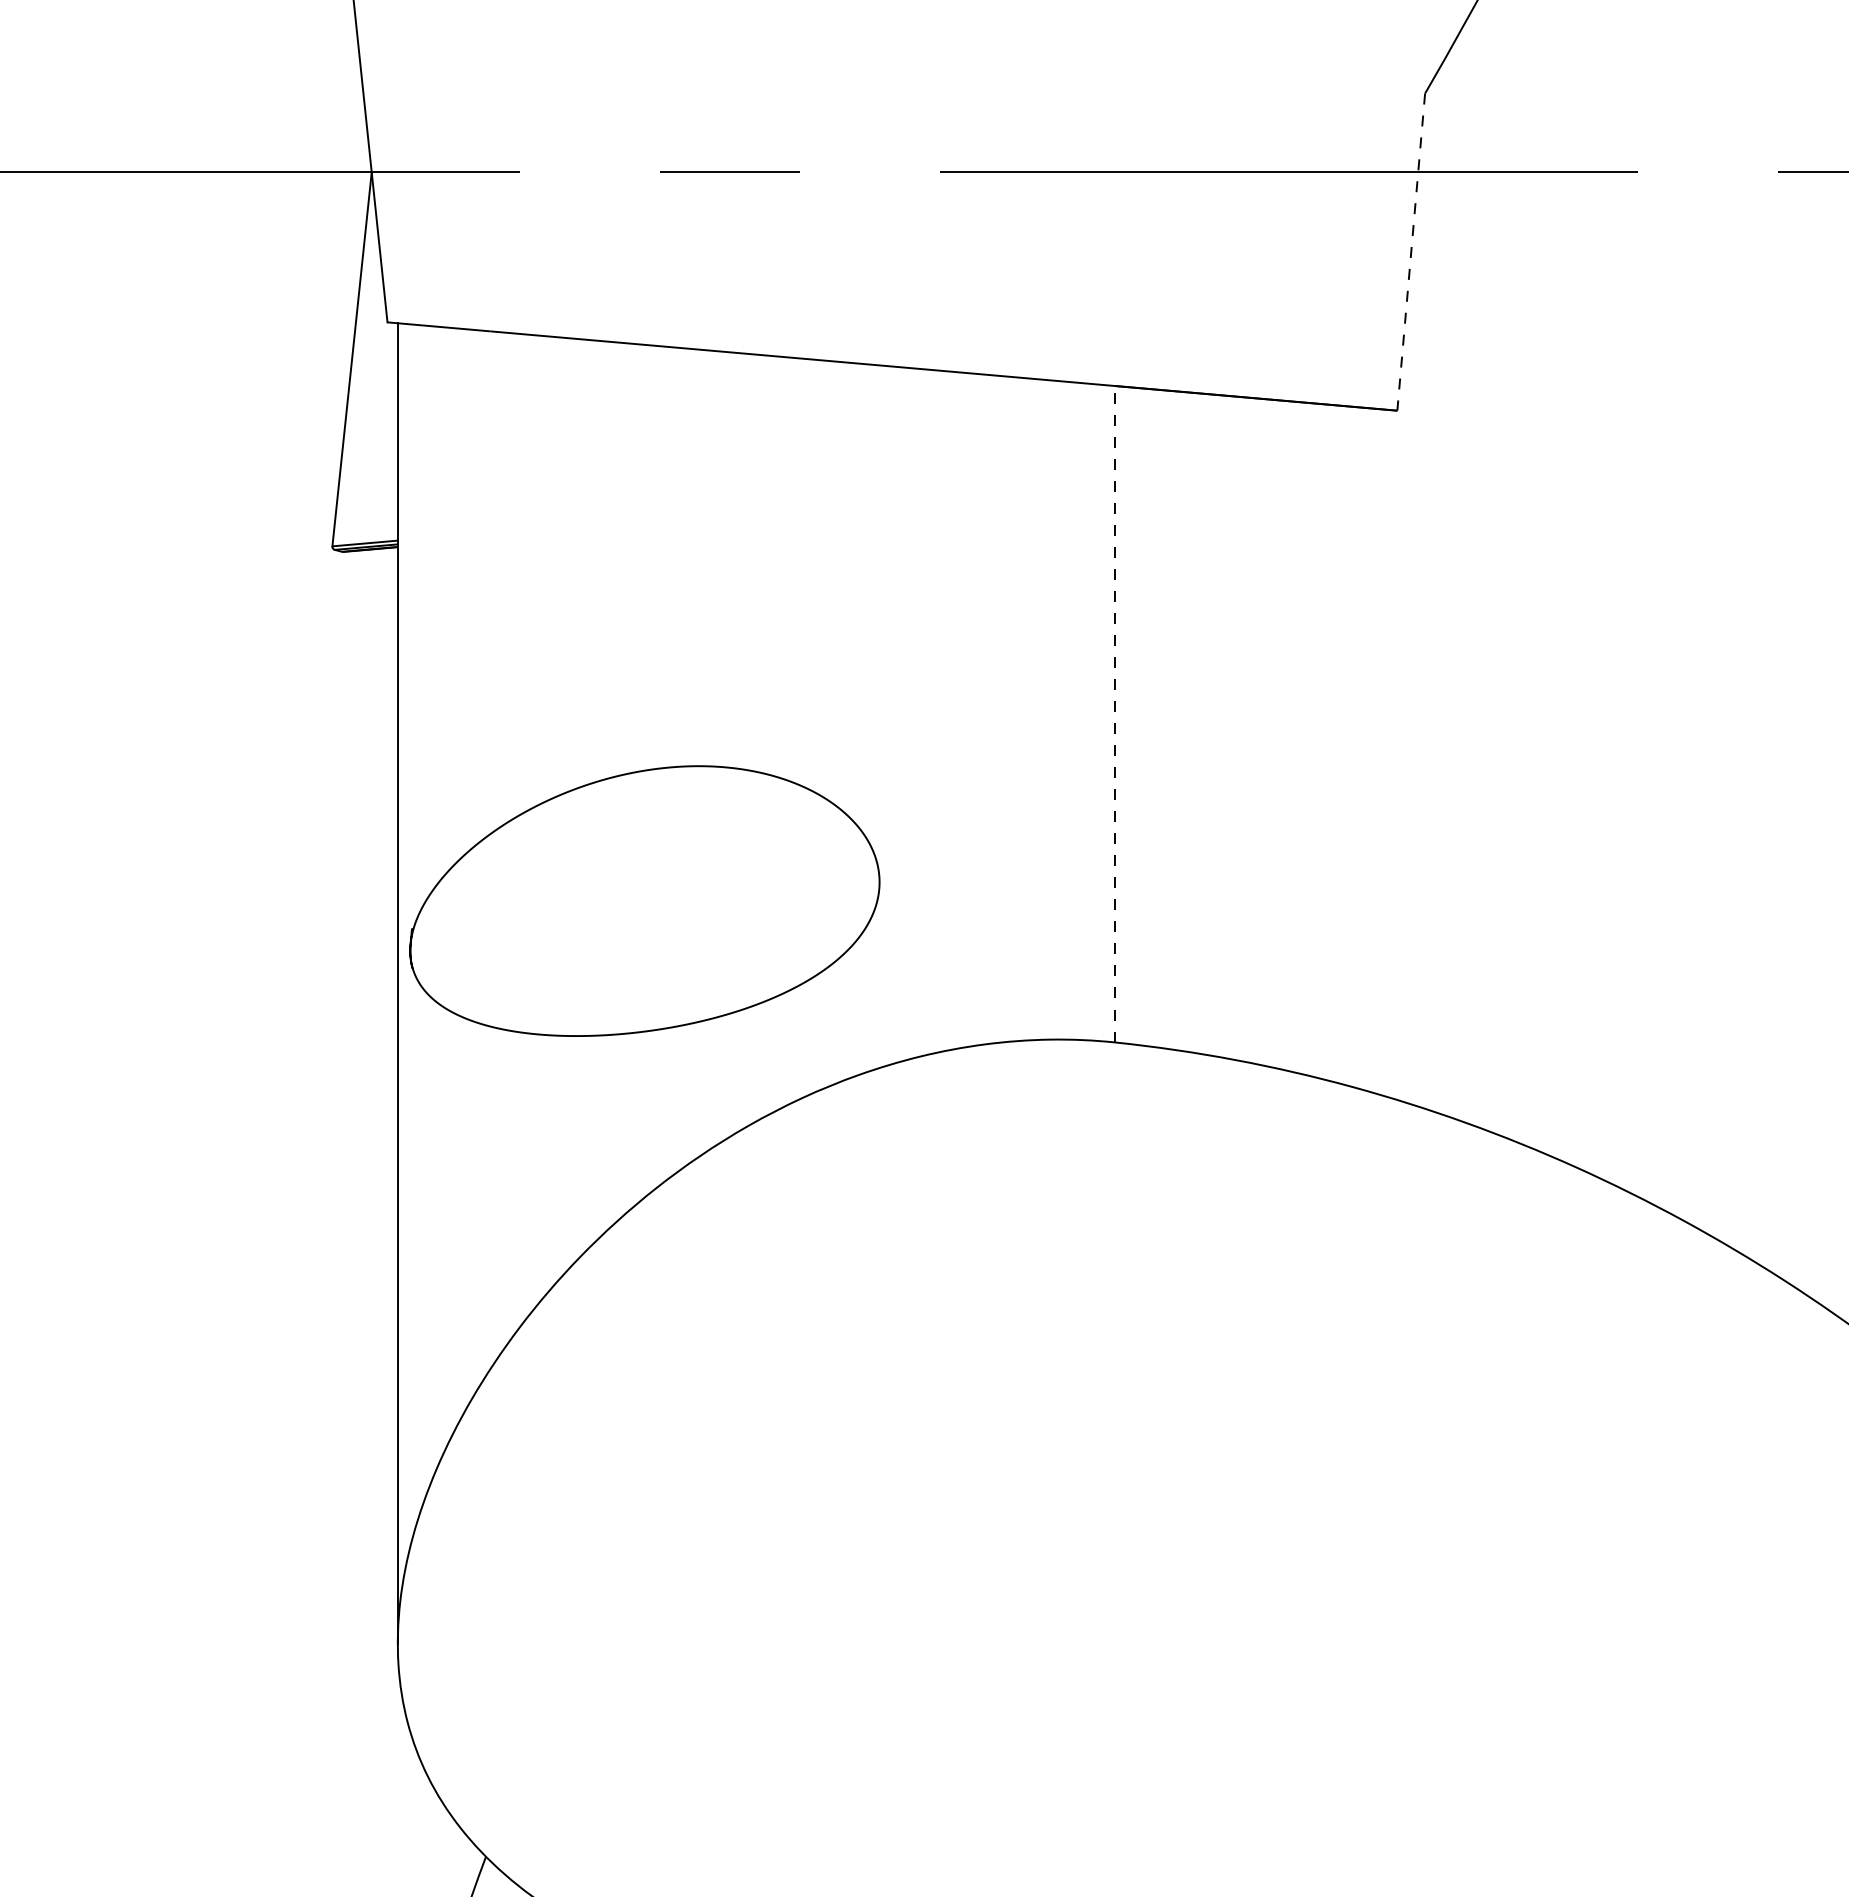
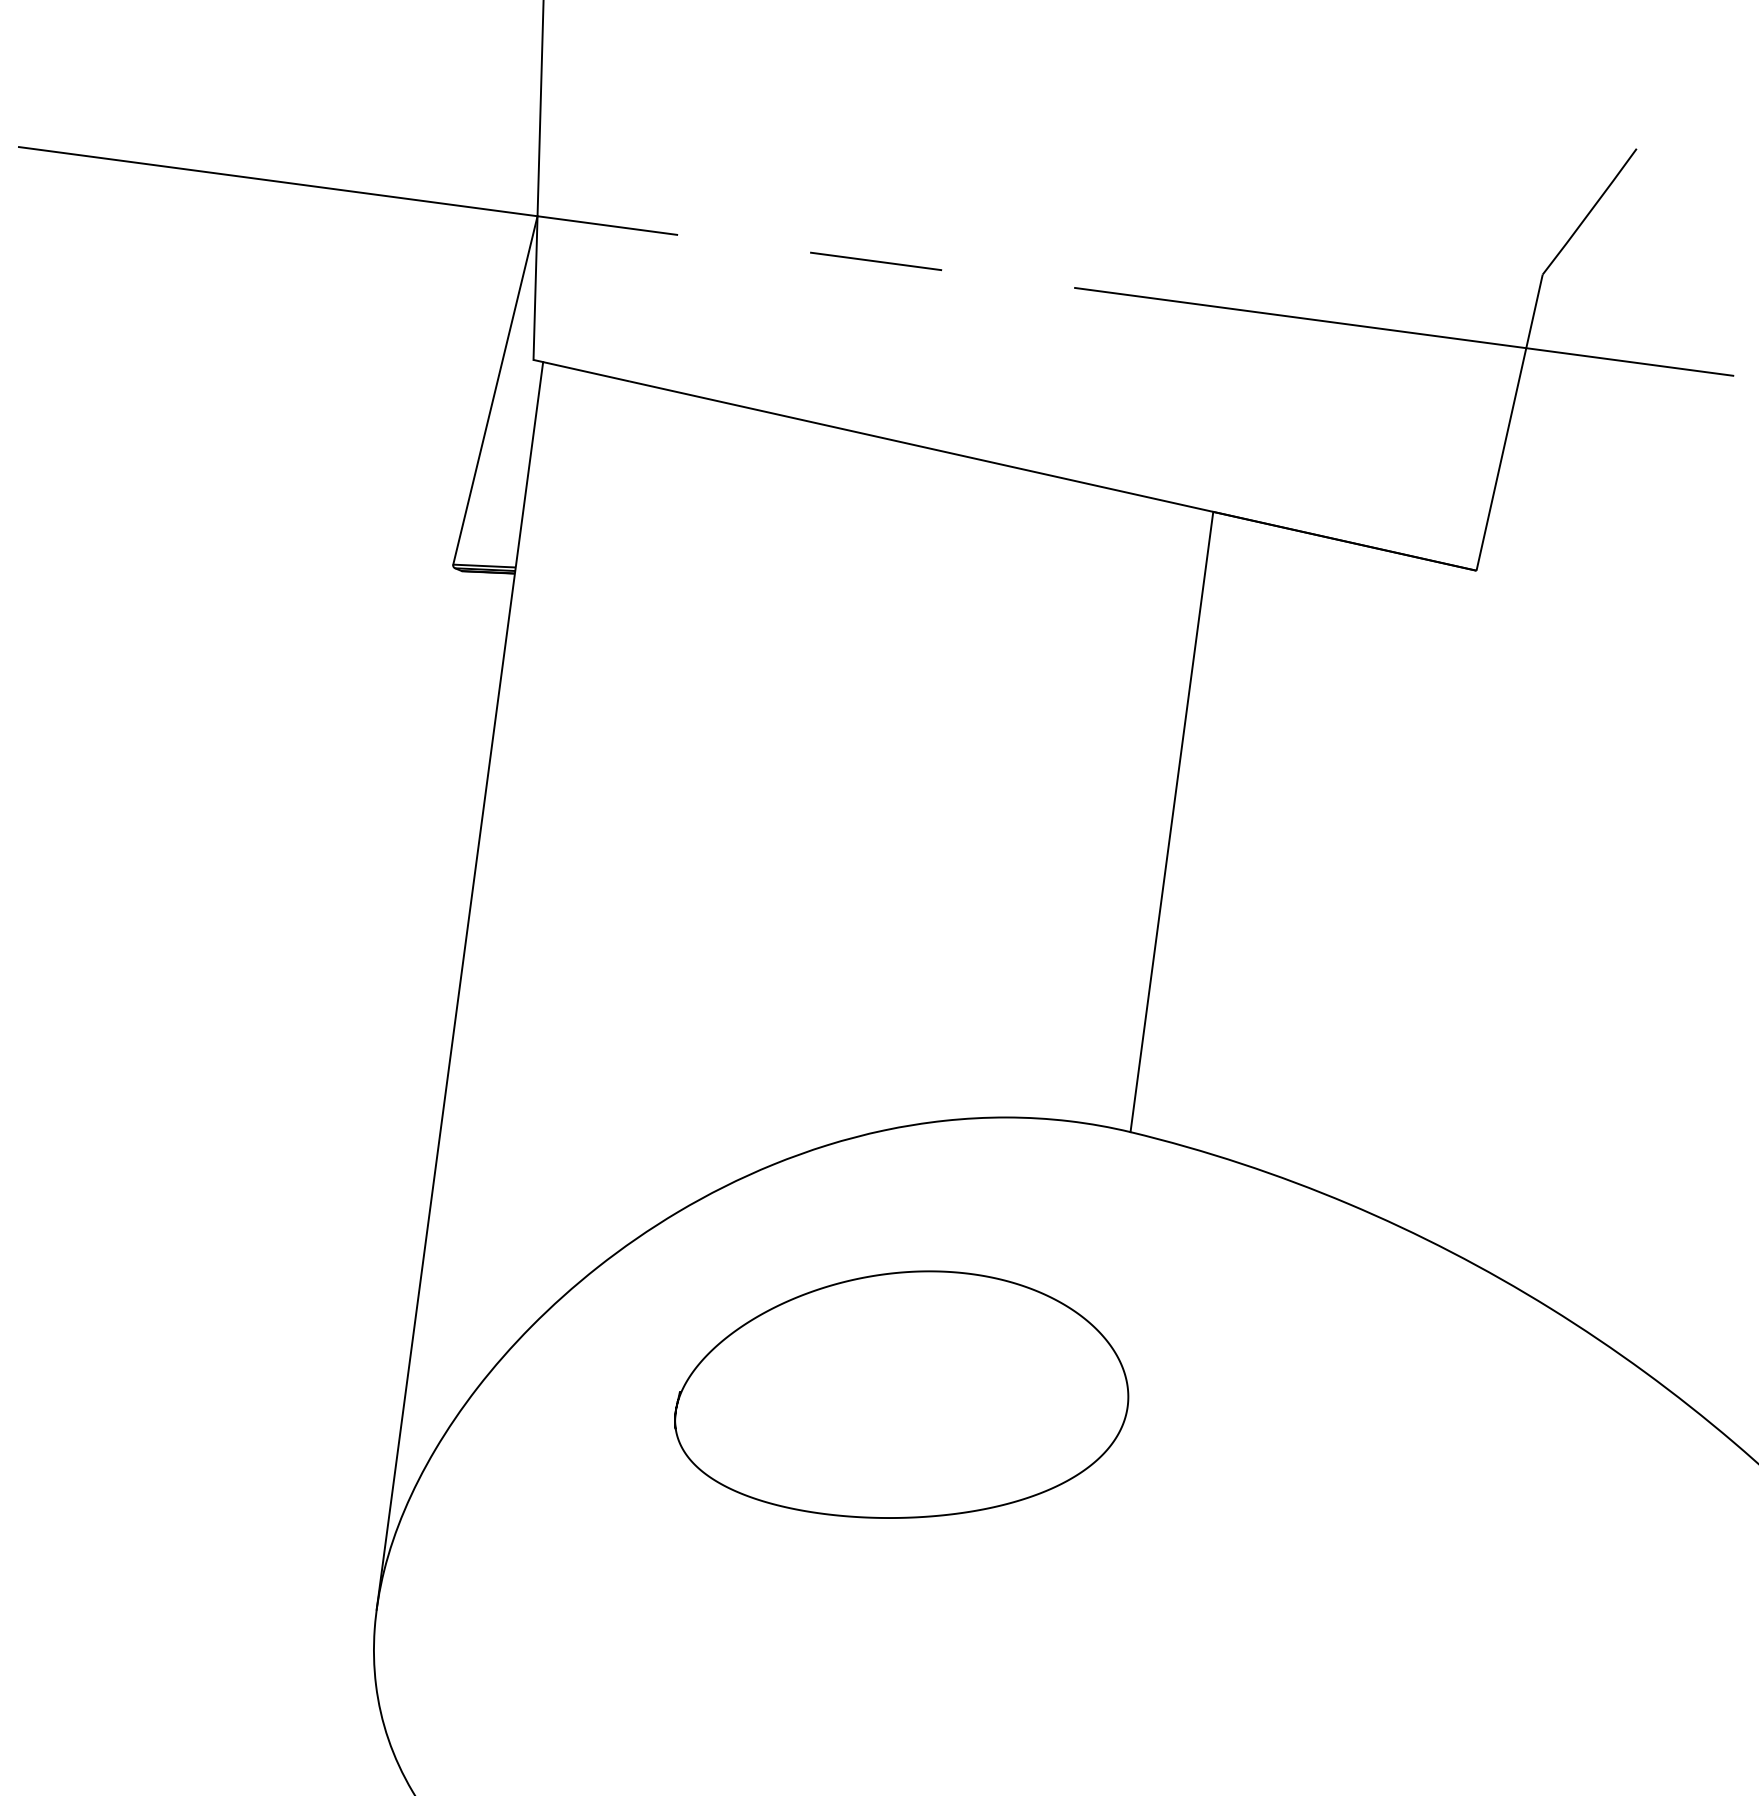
line: (1411, 252) -> (1509, 423), dashed -> solid
line: (1115, 713) -> (1172, 821), dashed -> solid
curve: (613, 778) -> (889, 1274), moved

